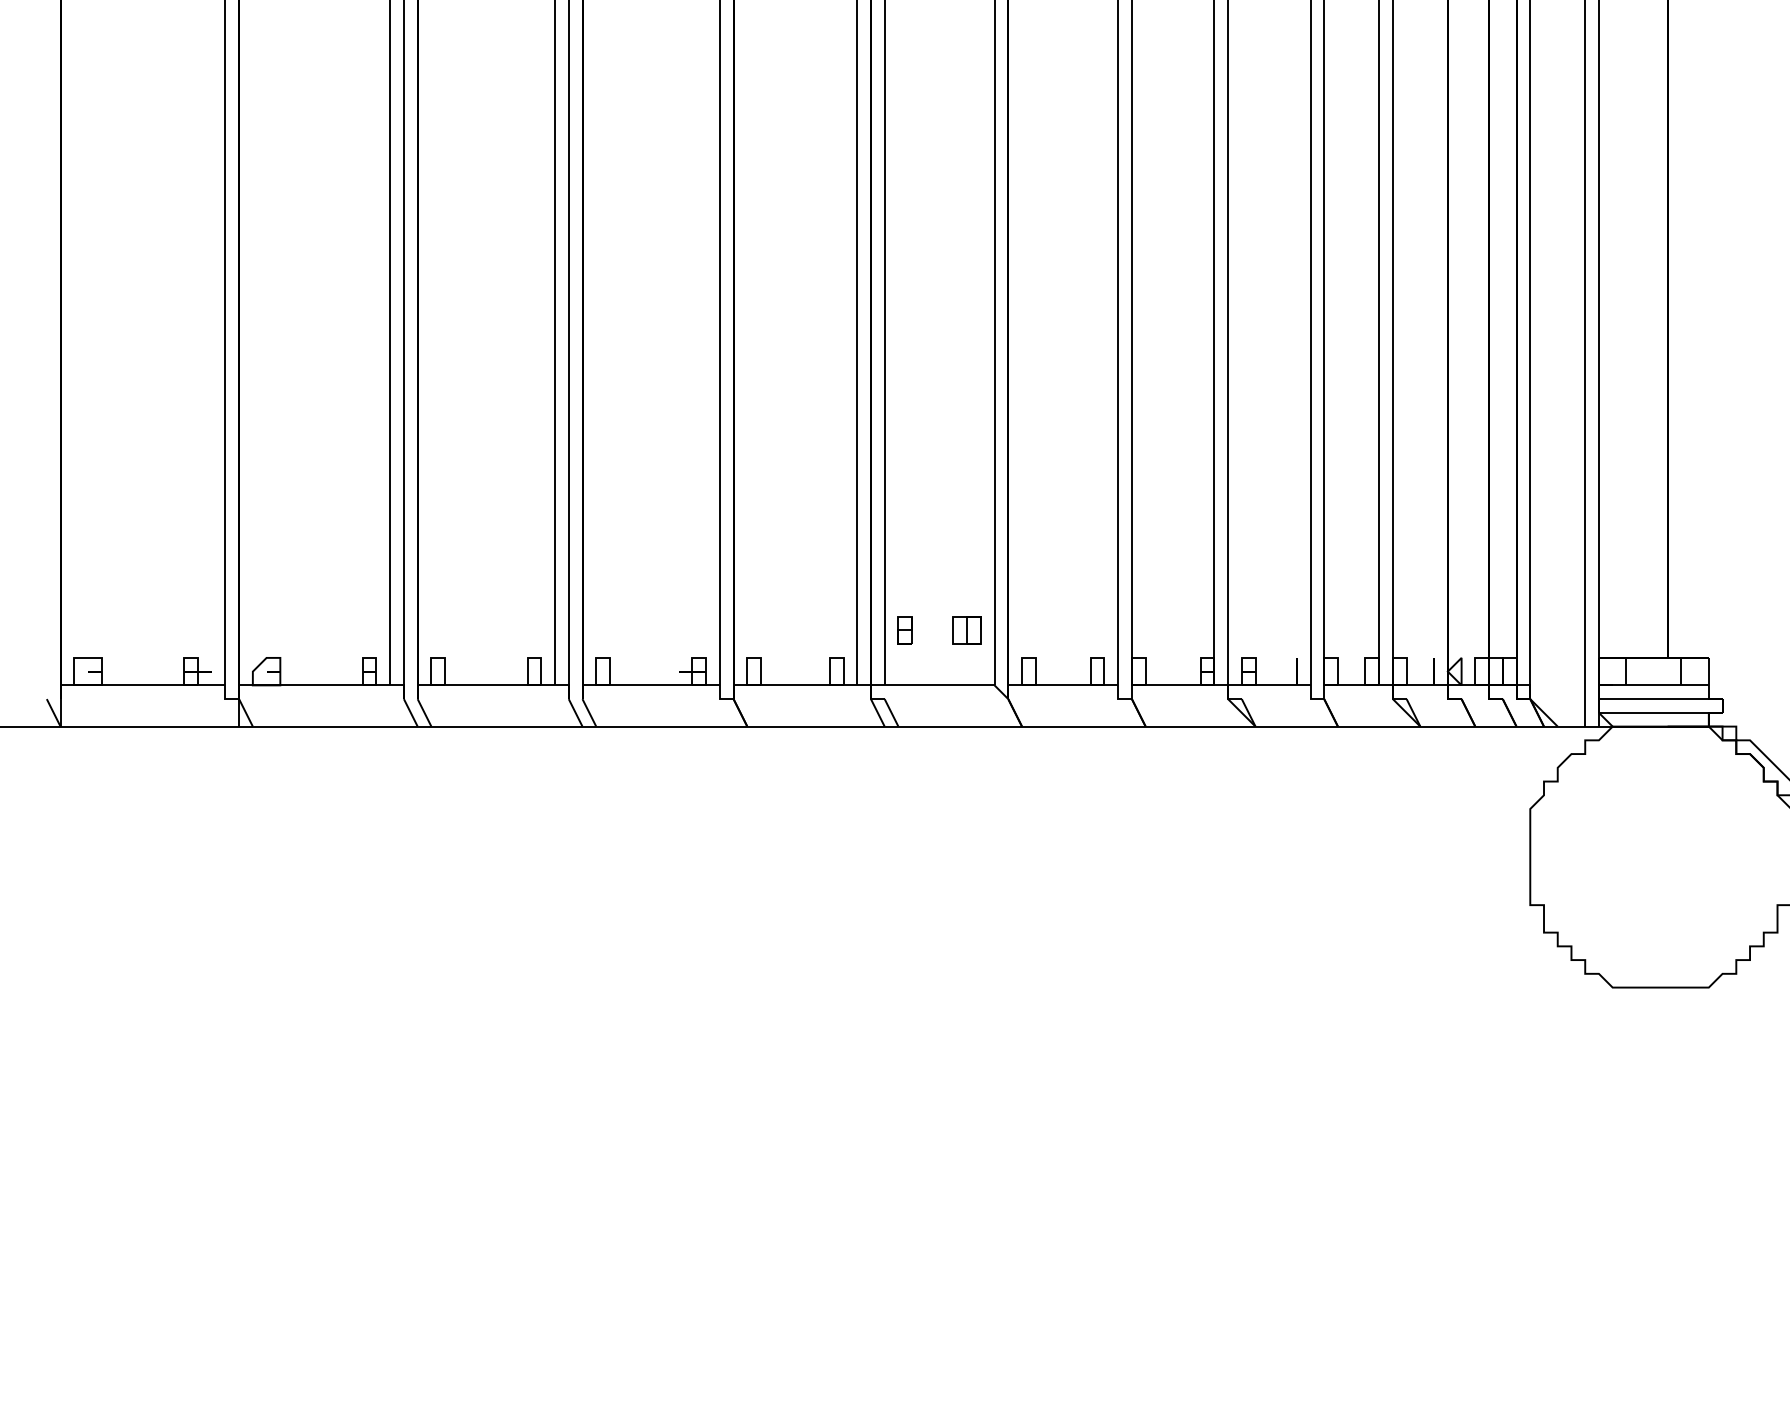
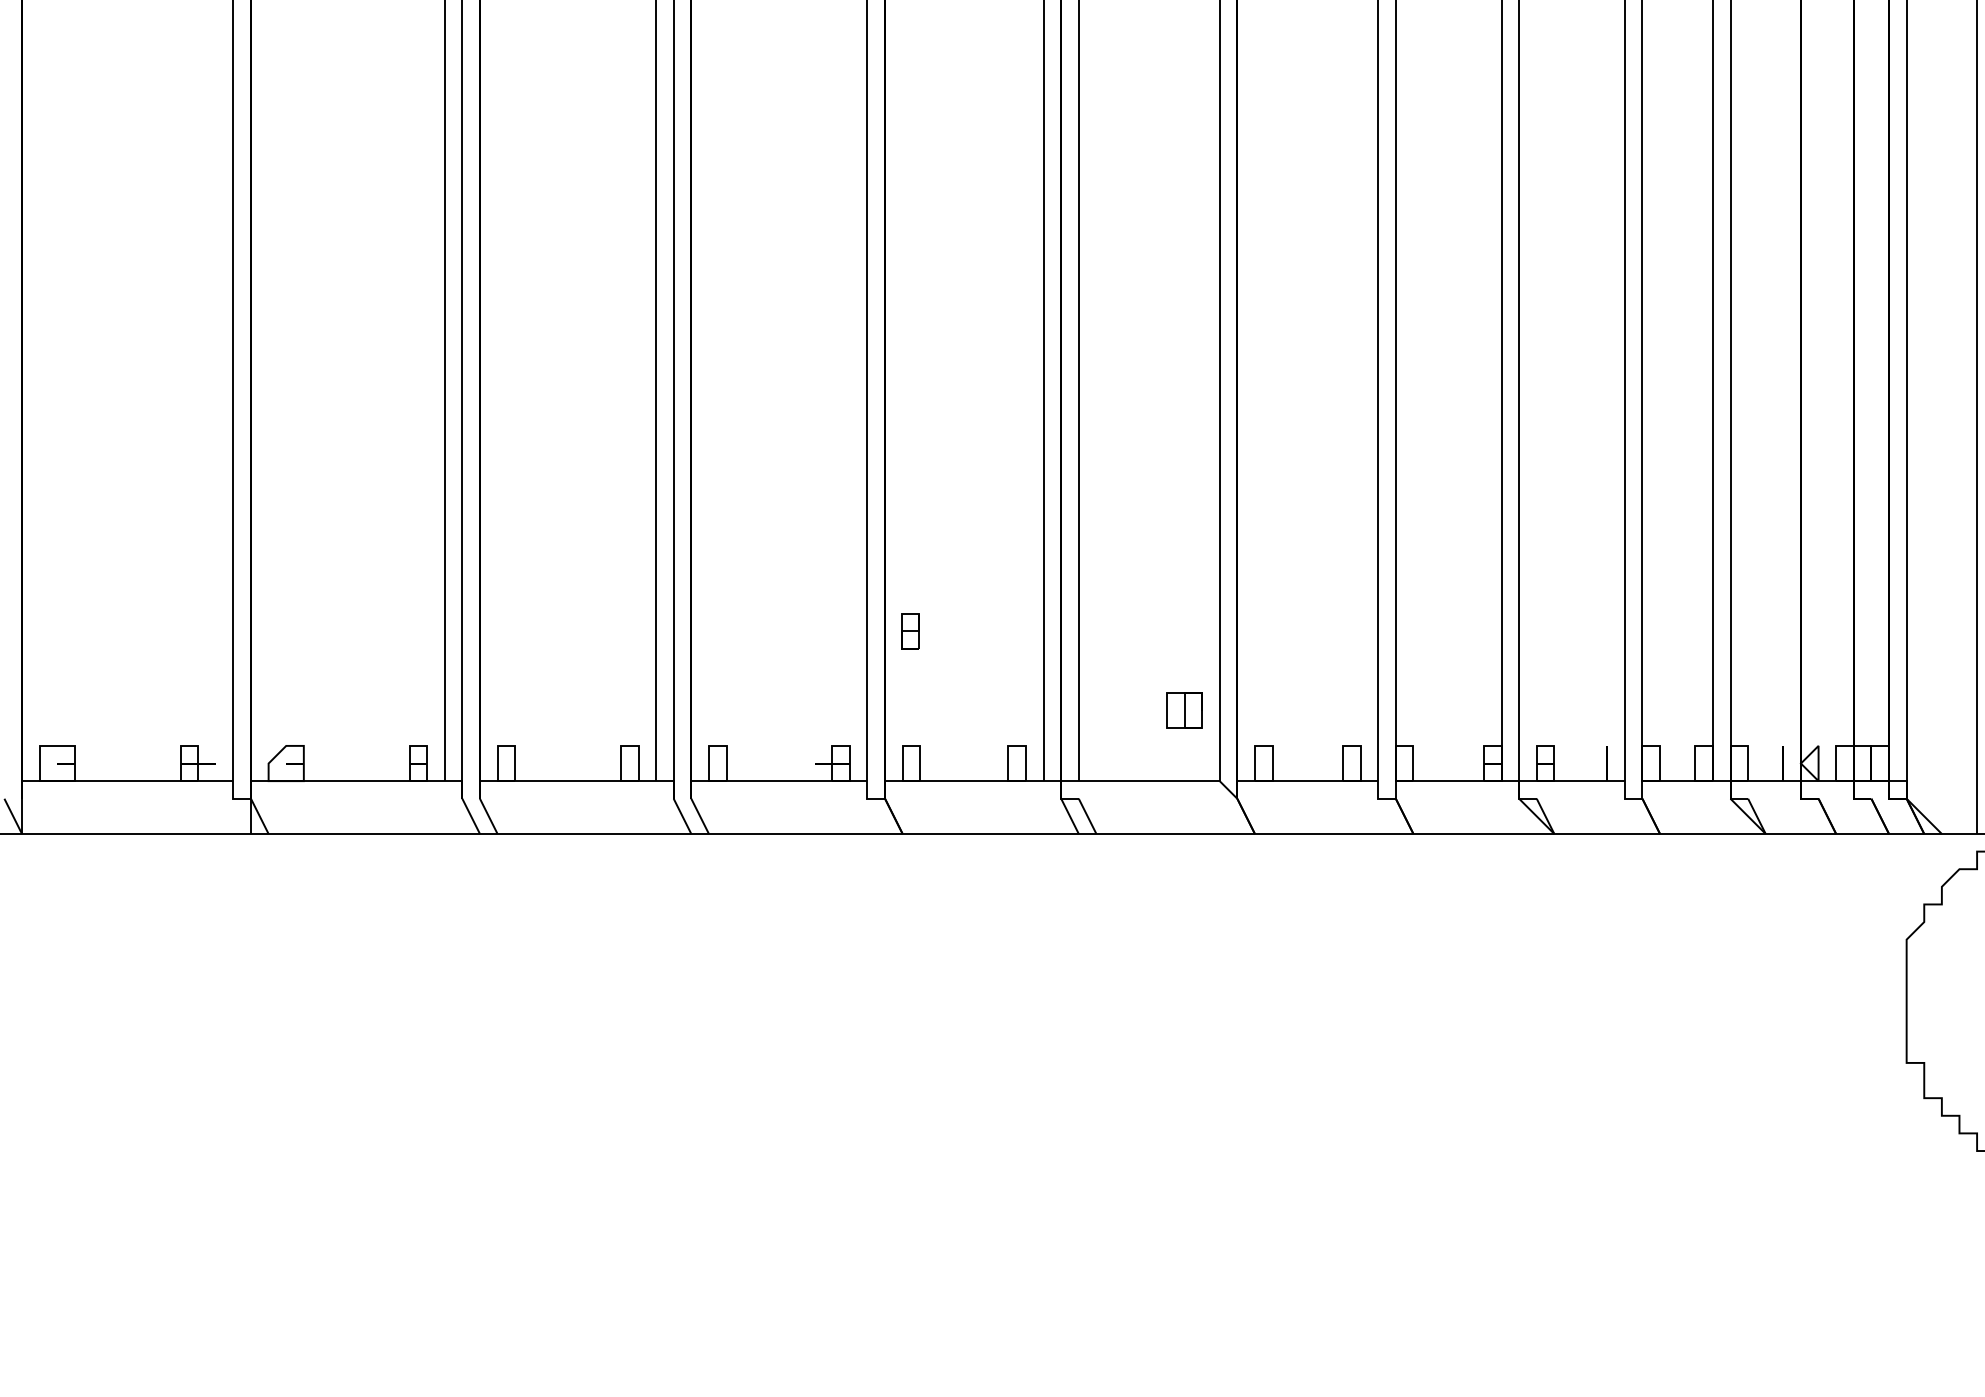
part: (904, 630) -> (909, 631), moved

